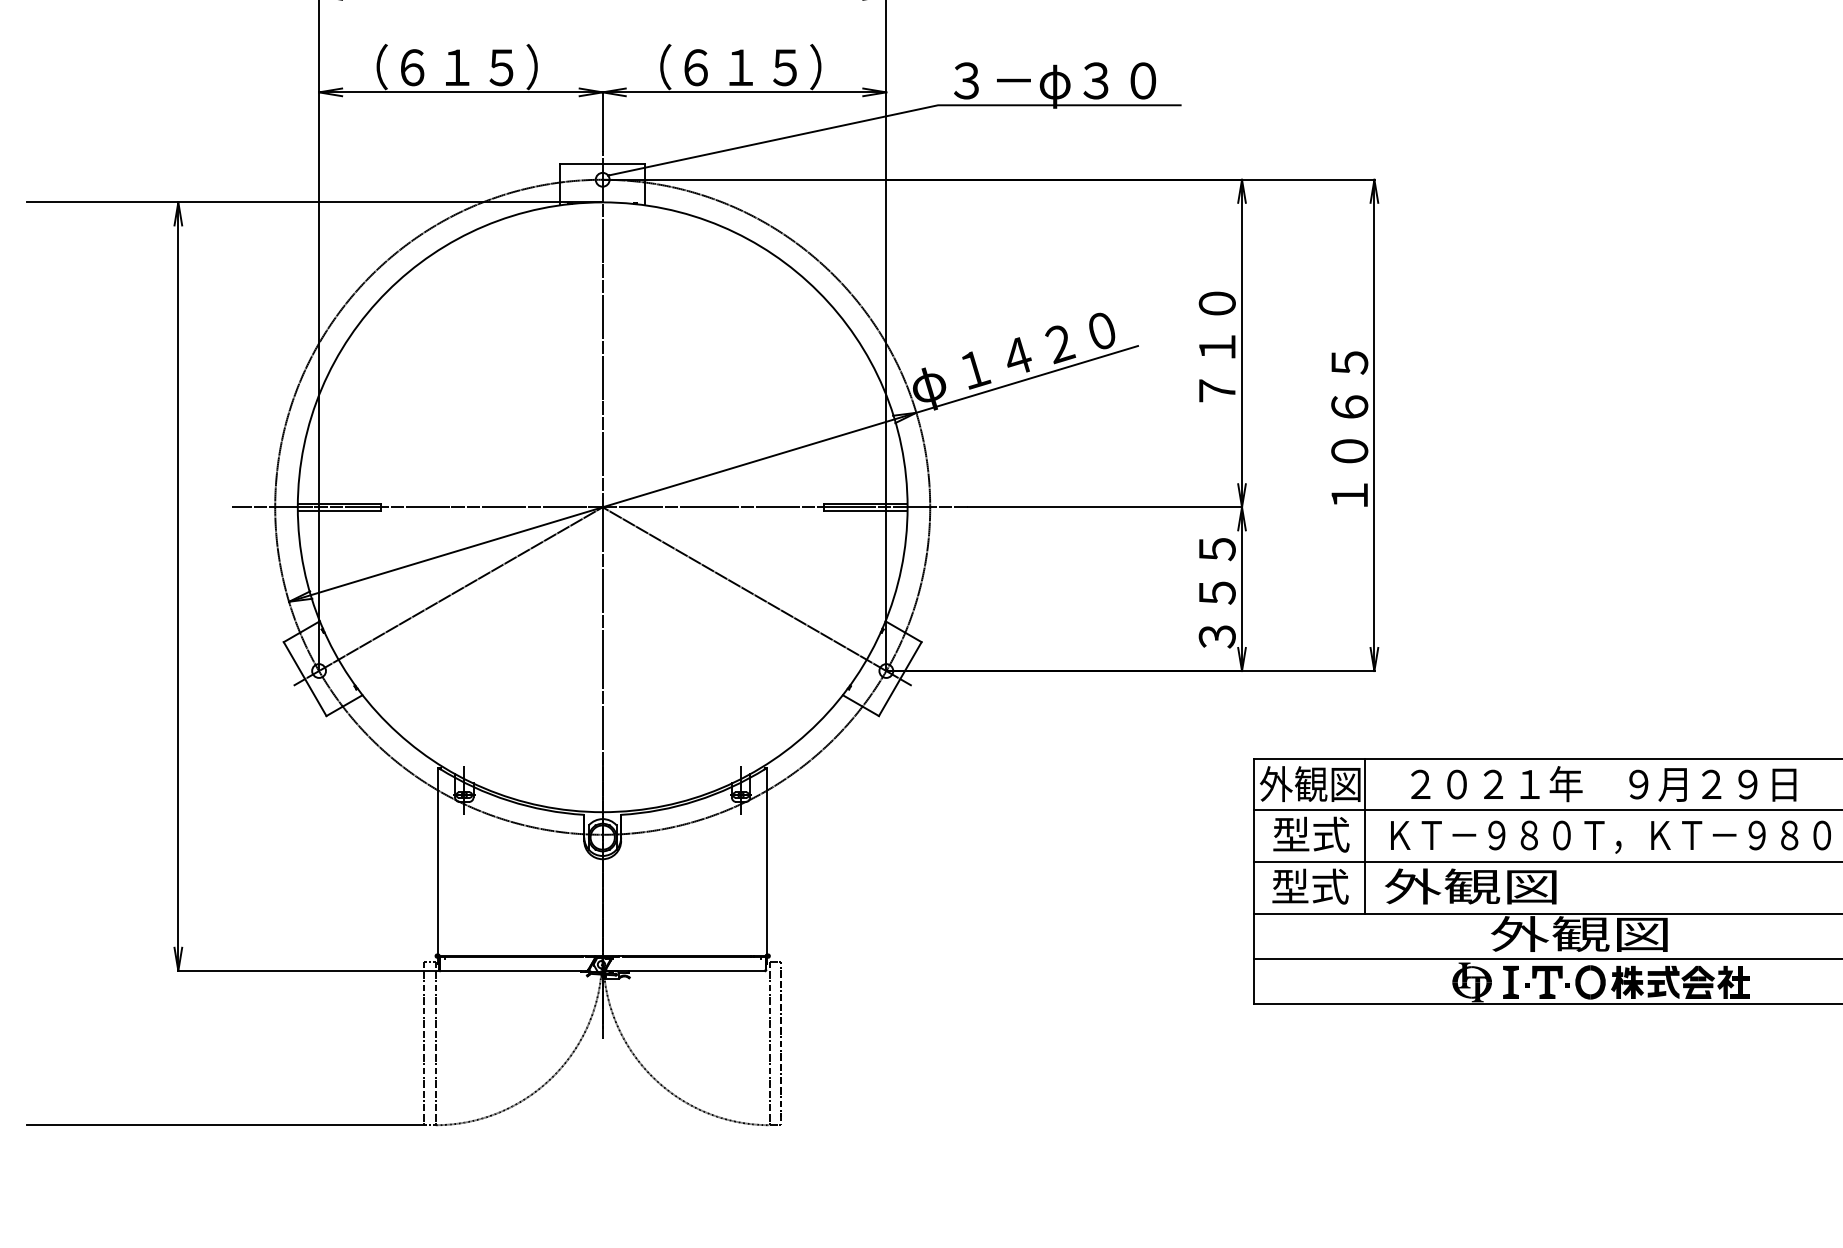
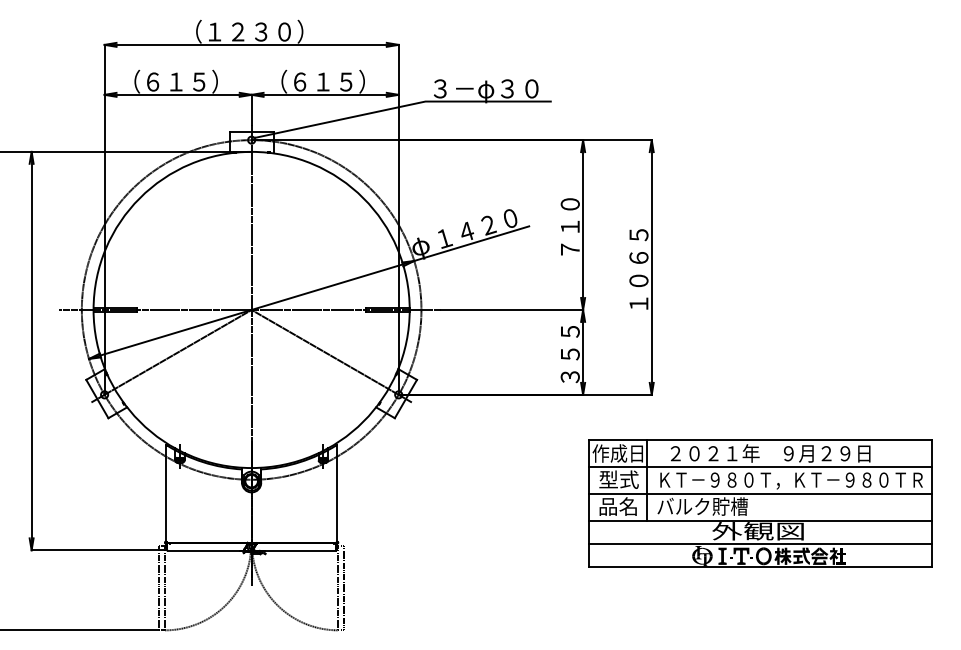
text: (1310, 784) -> (618, 453), 外観図 -> 作成日
text: (1310, 886) -> (618, 506), 型式 -> 品名
text: (1472, 886) -> (702, 506), 外観図 -> バルク貯槽

